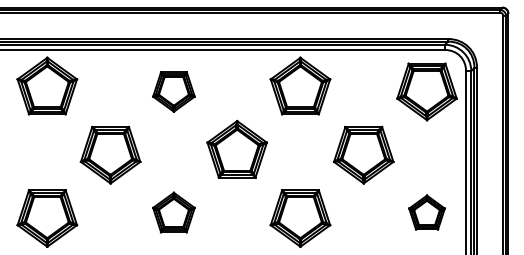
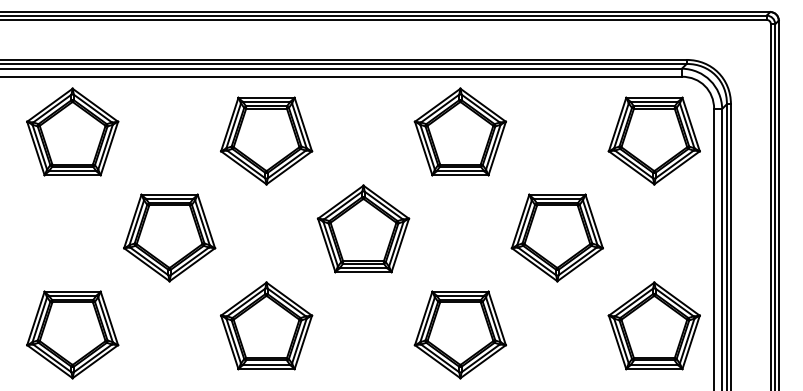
part: (173, 91) -> (265, 140), size x1.43
part: (173, 212) -> (265, 325), size x1.43
part: (426, 212) -> (653, 325), size x1.67

